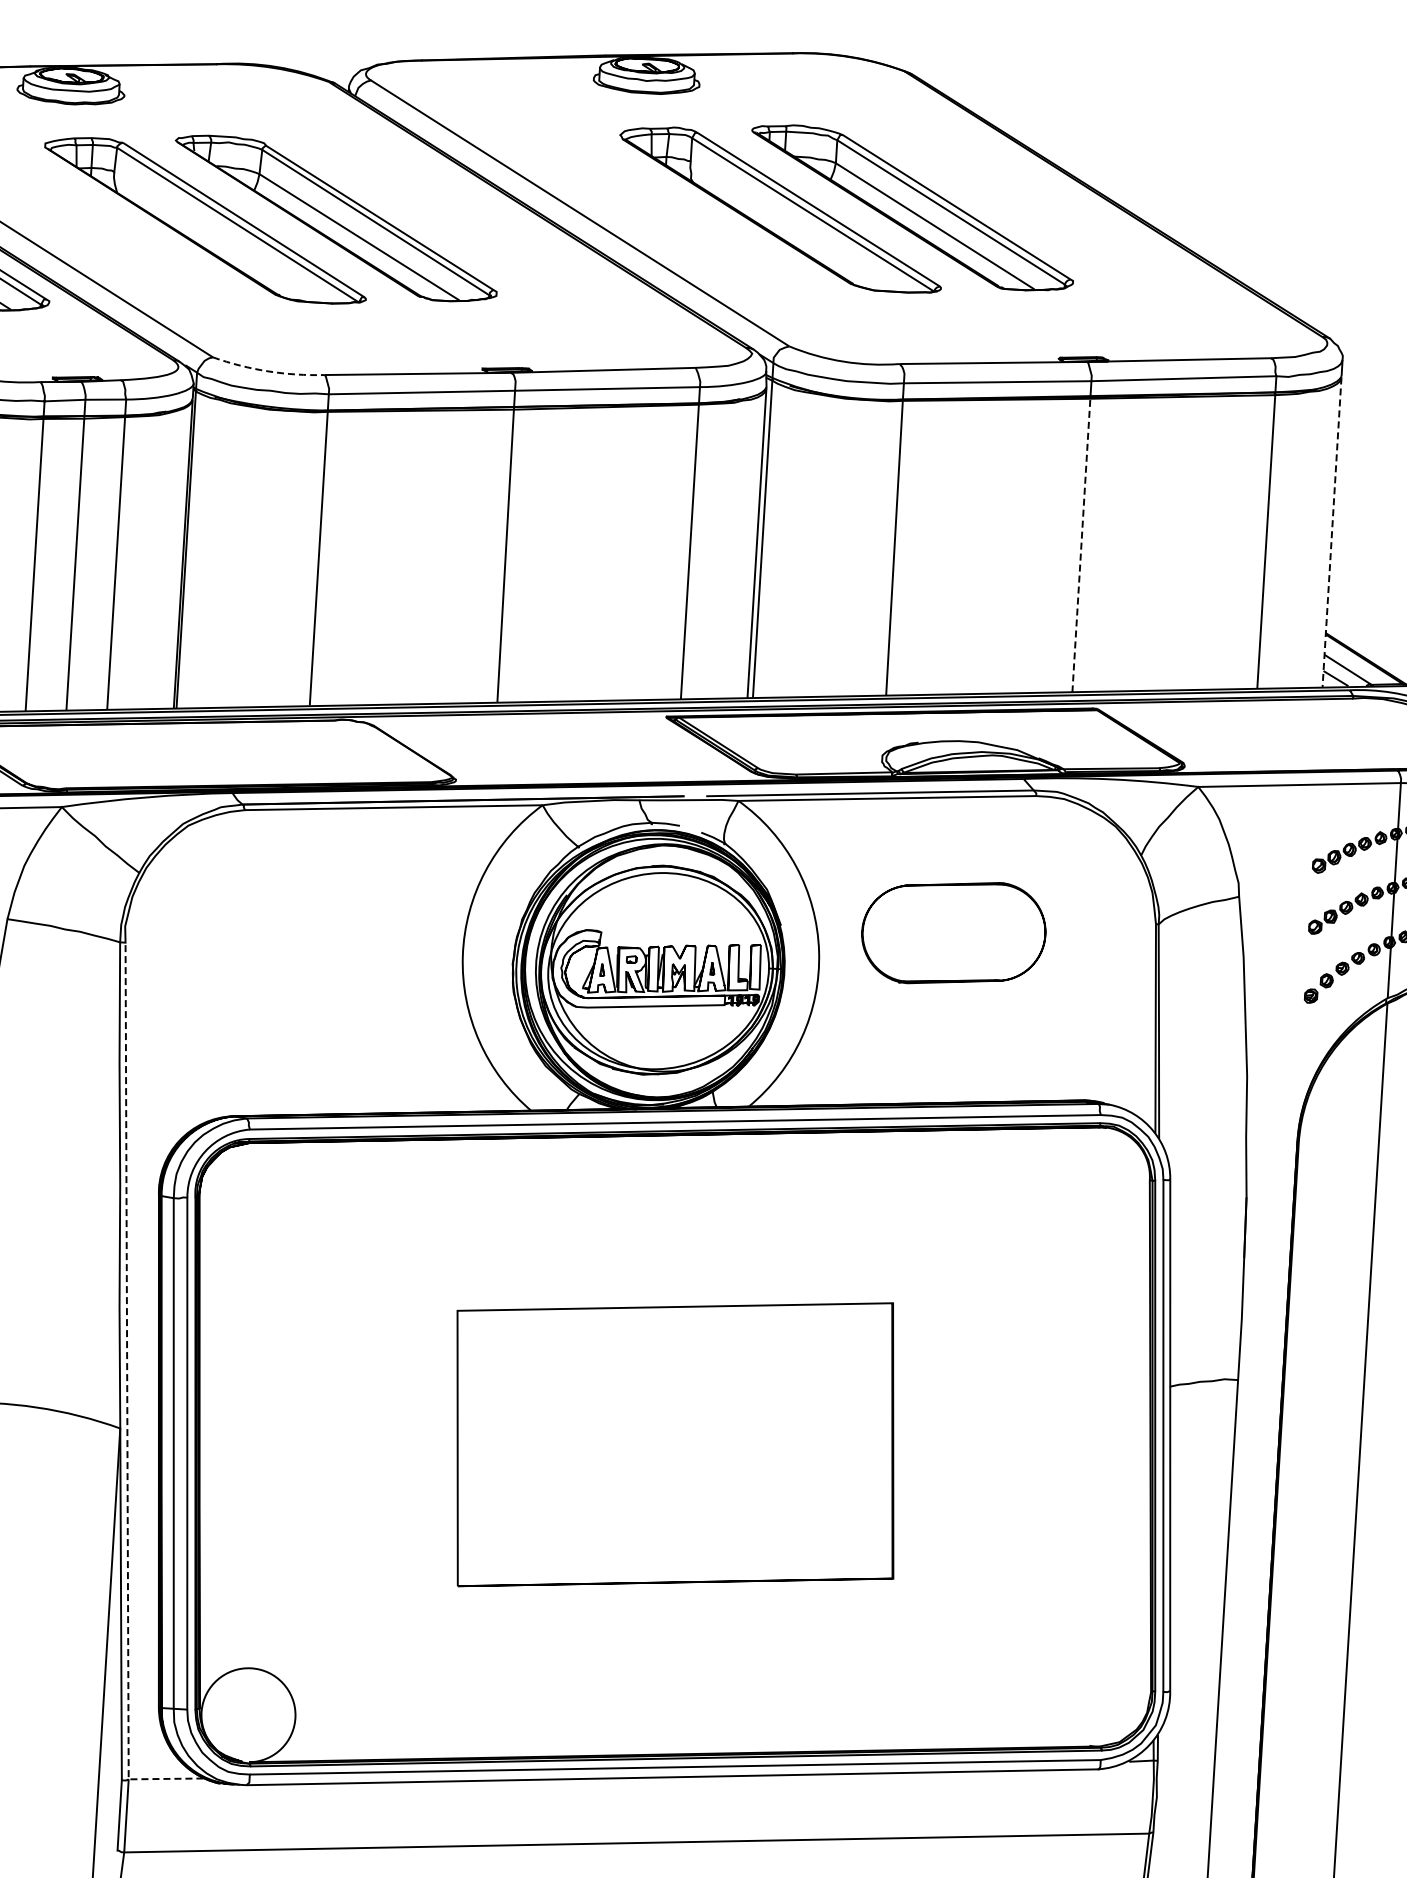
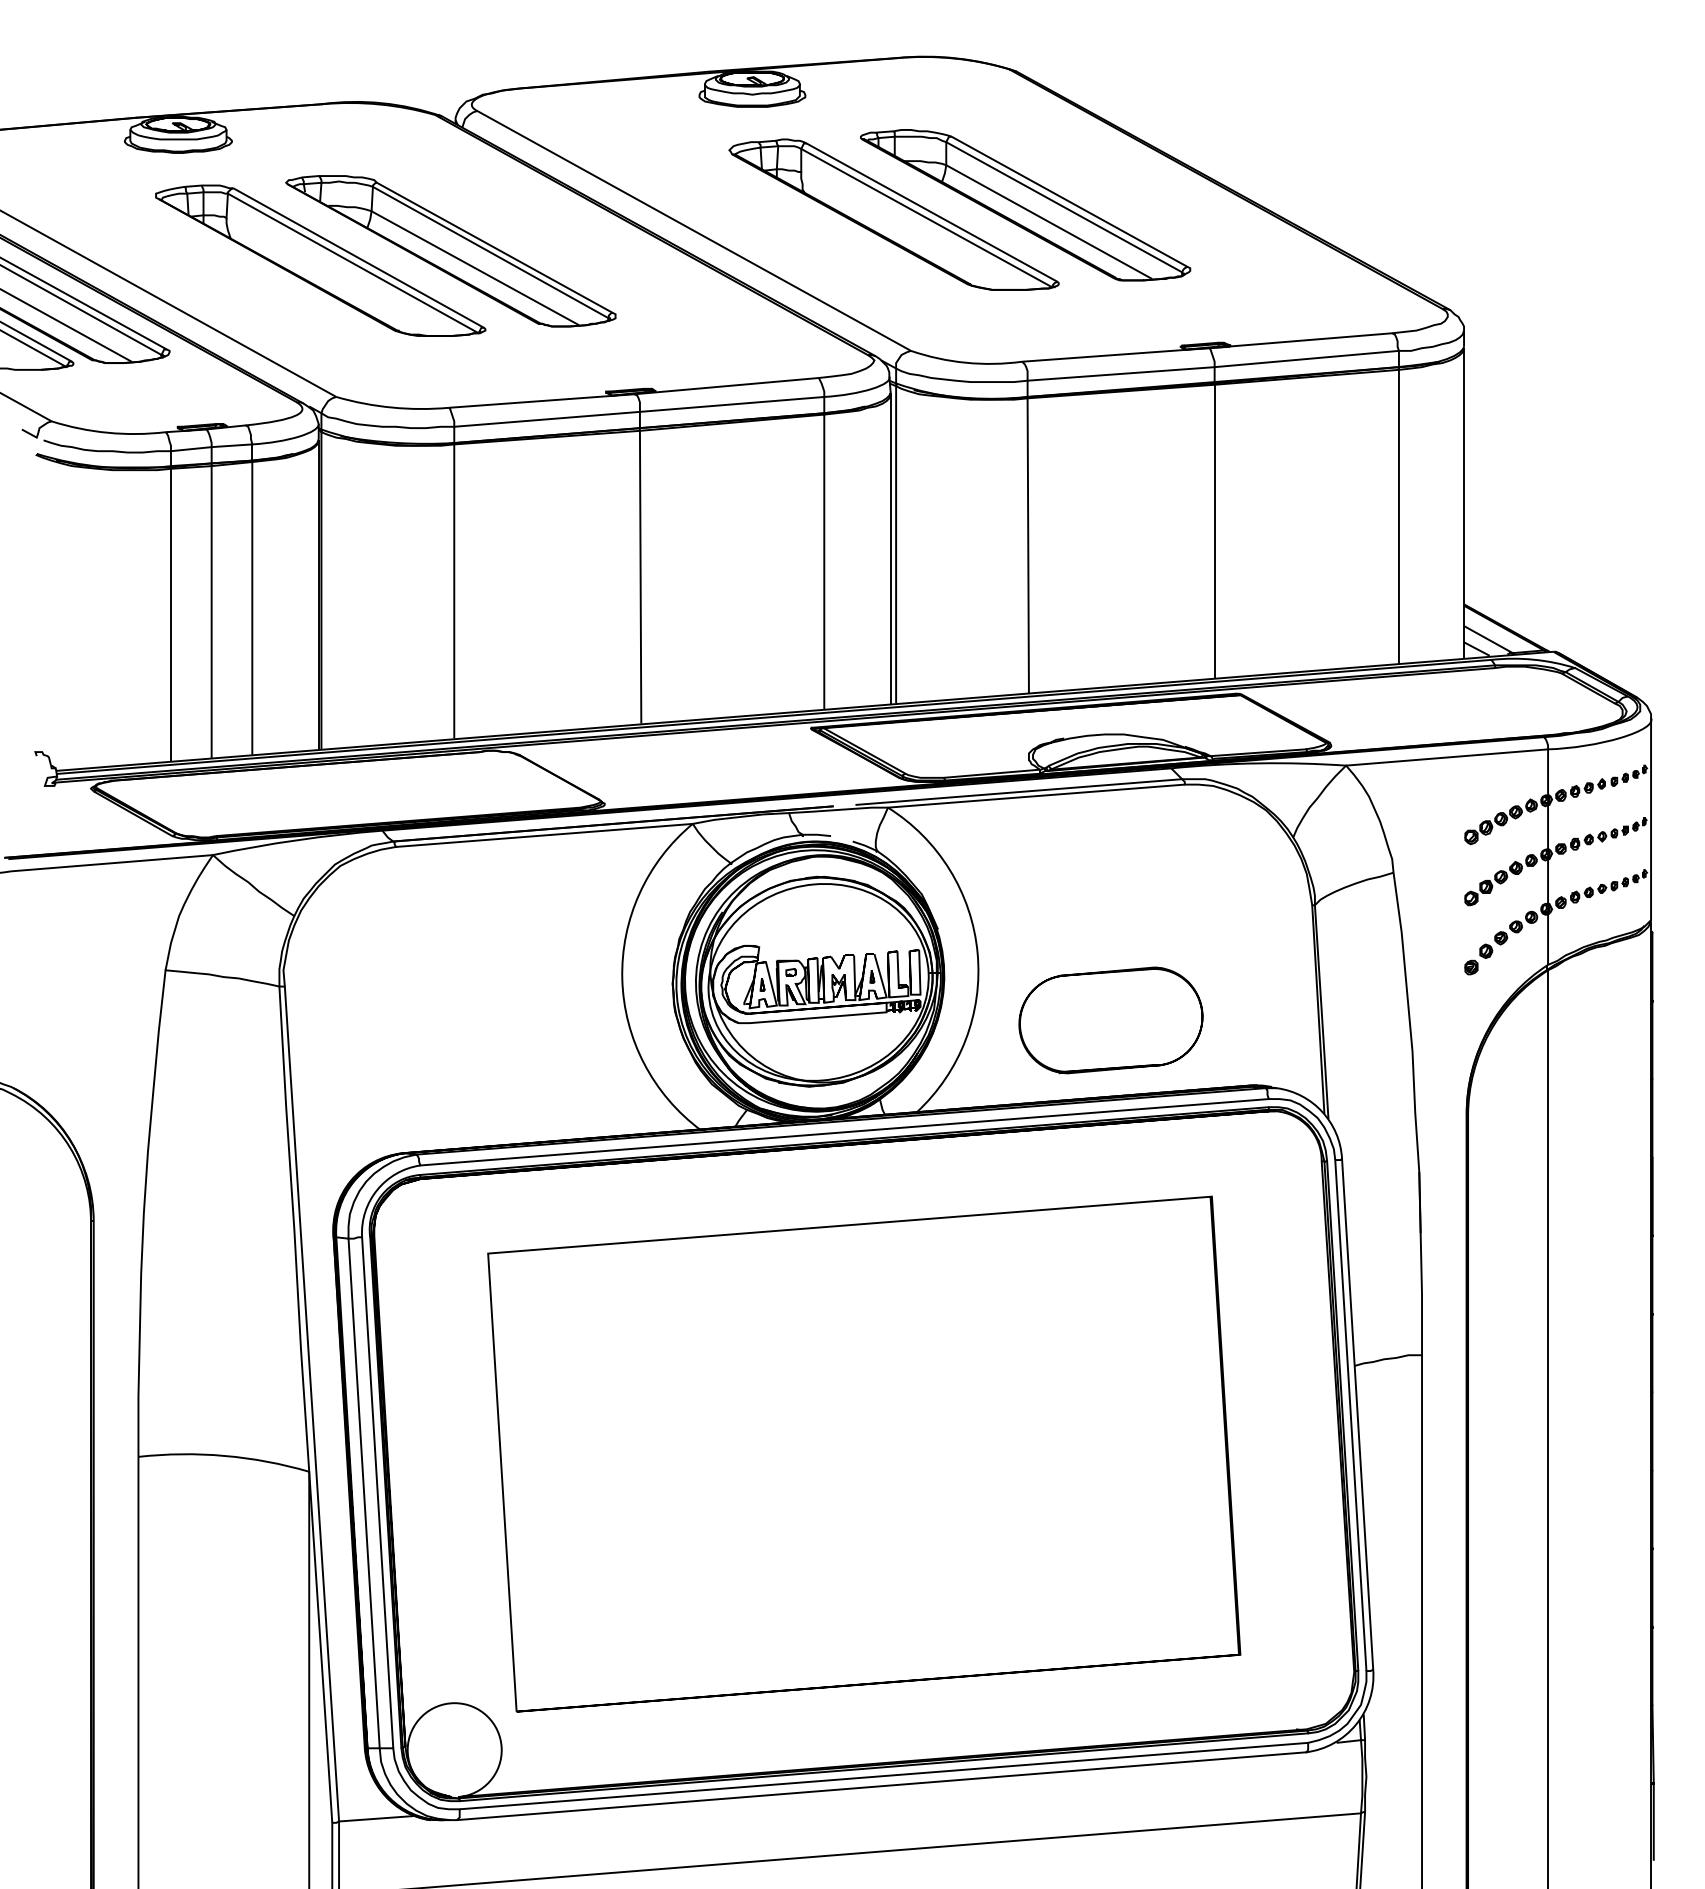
arc: (268, 371) -> (392, 407), dashed -> solid
line: (1332, 532) -> (1464, 503), dashed -> solid
line: (1081, 544) -> (1214, 530), dashed -> solid
part: (953, 933) -> (1110, 1020), moved
line: (127, 1398) -> (314, 1441), dashed -> solid
part: (675, 1444) -> (864, 1453), size x1.67

